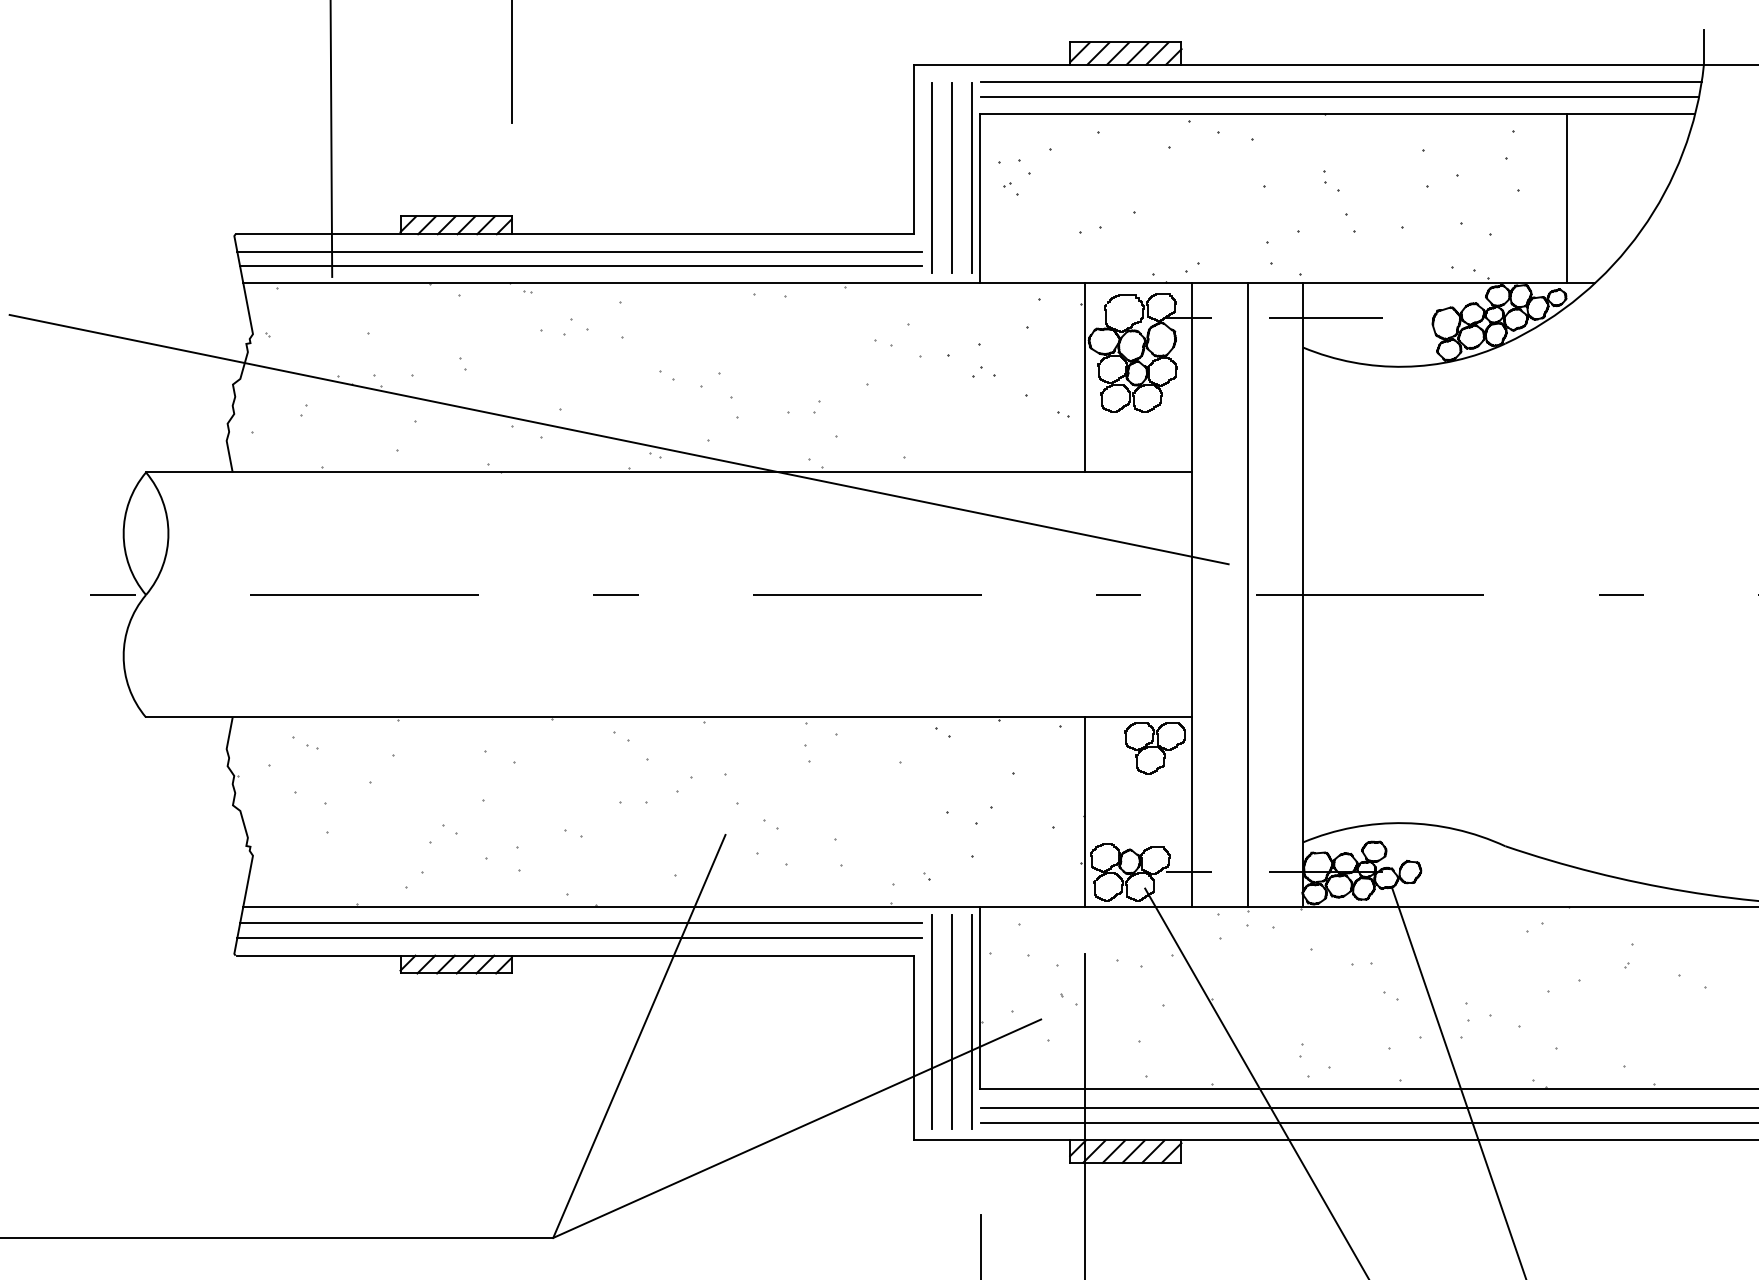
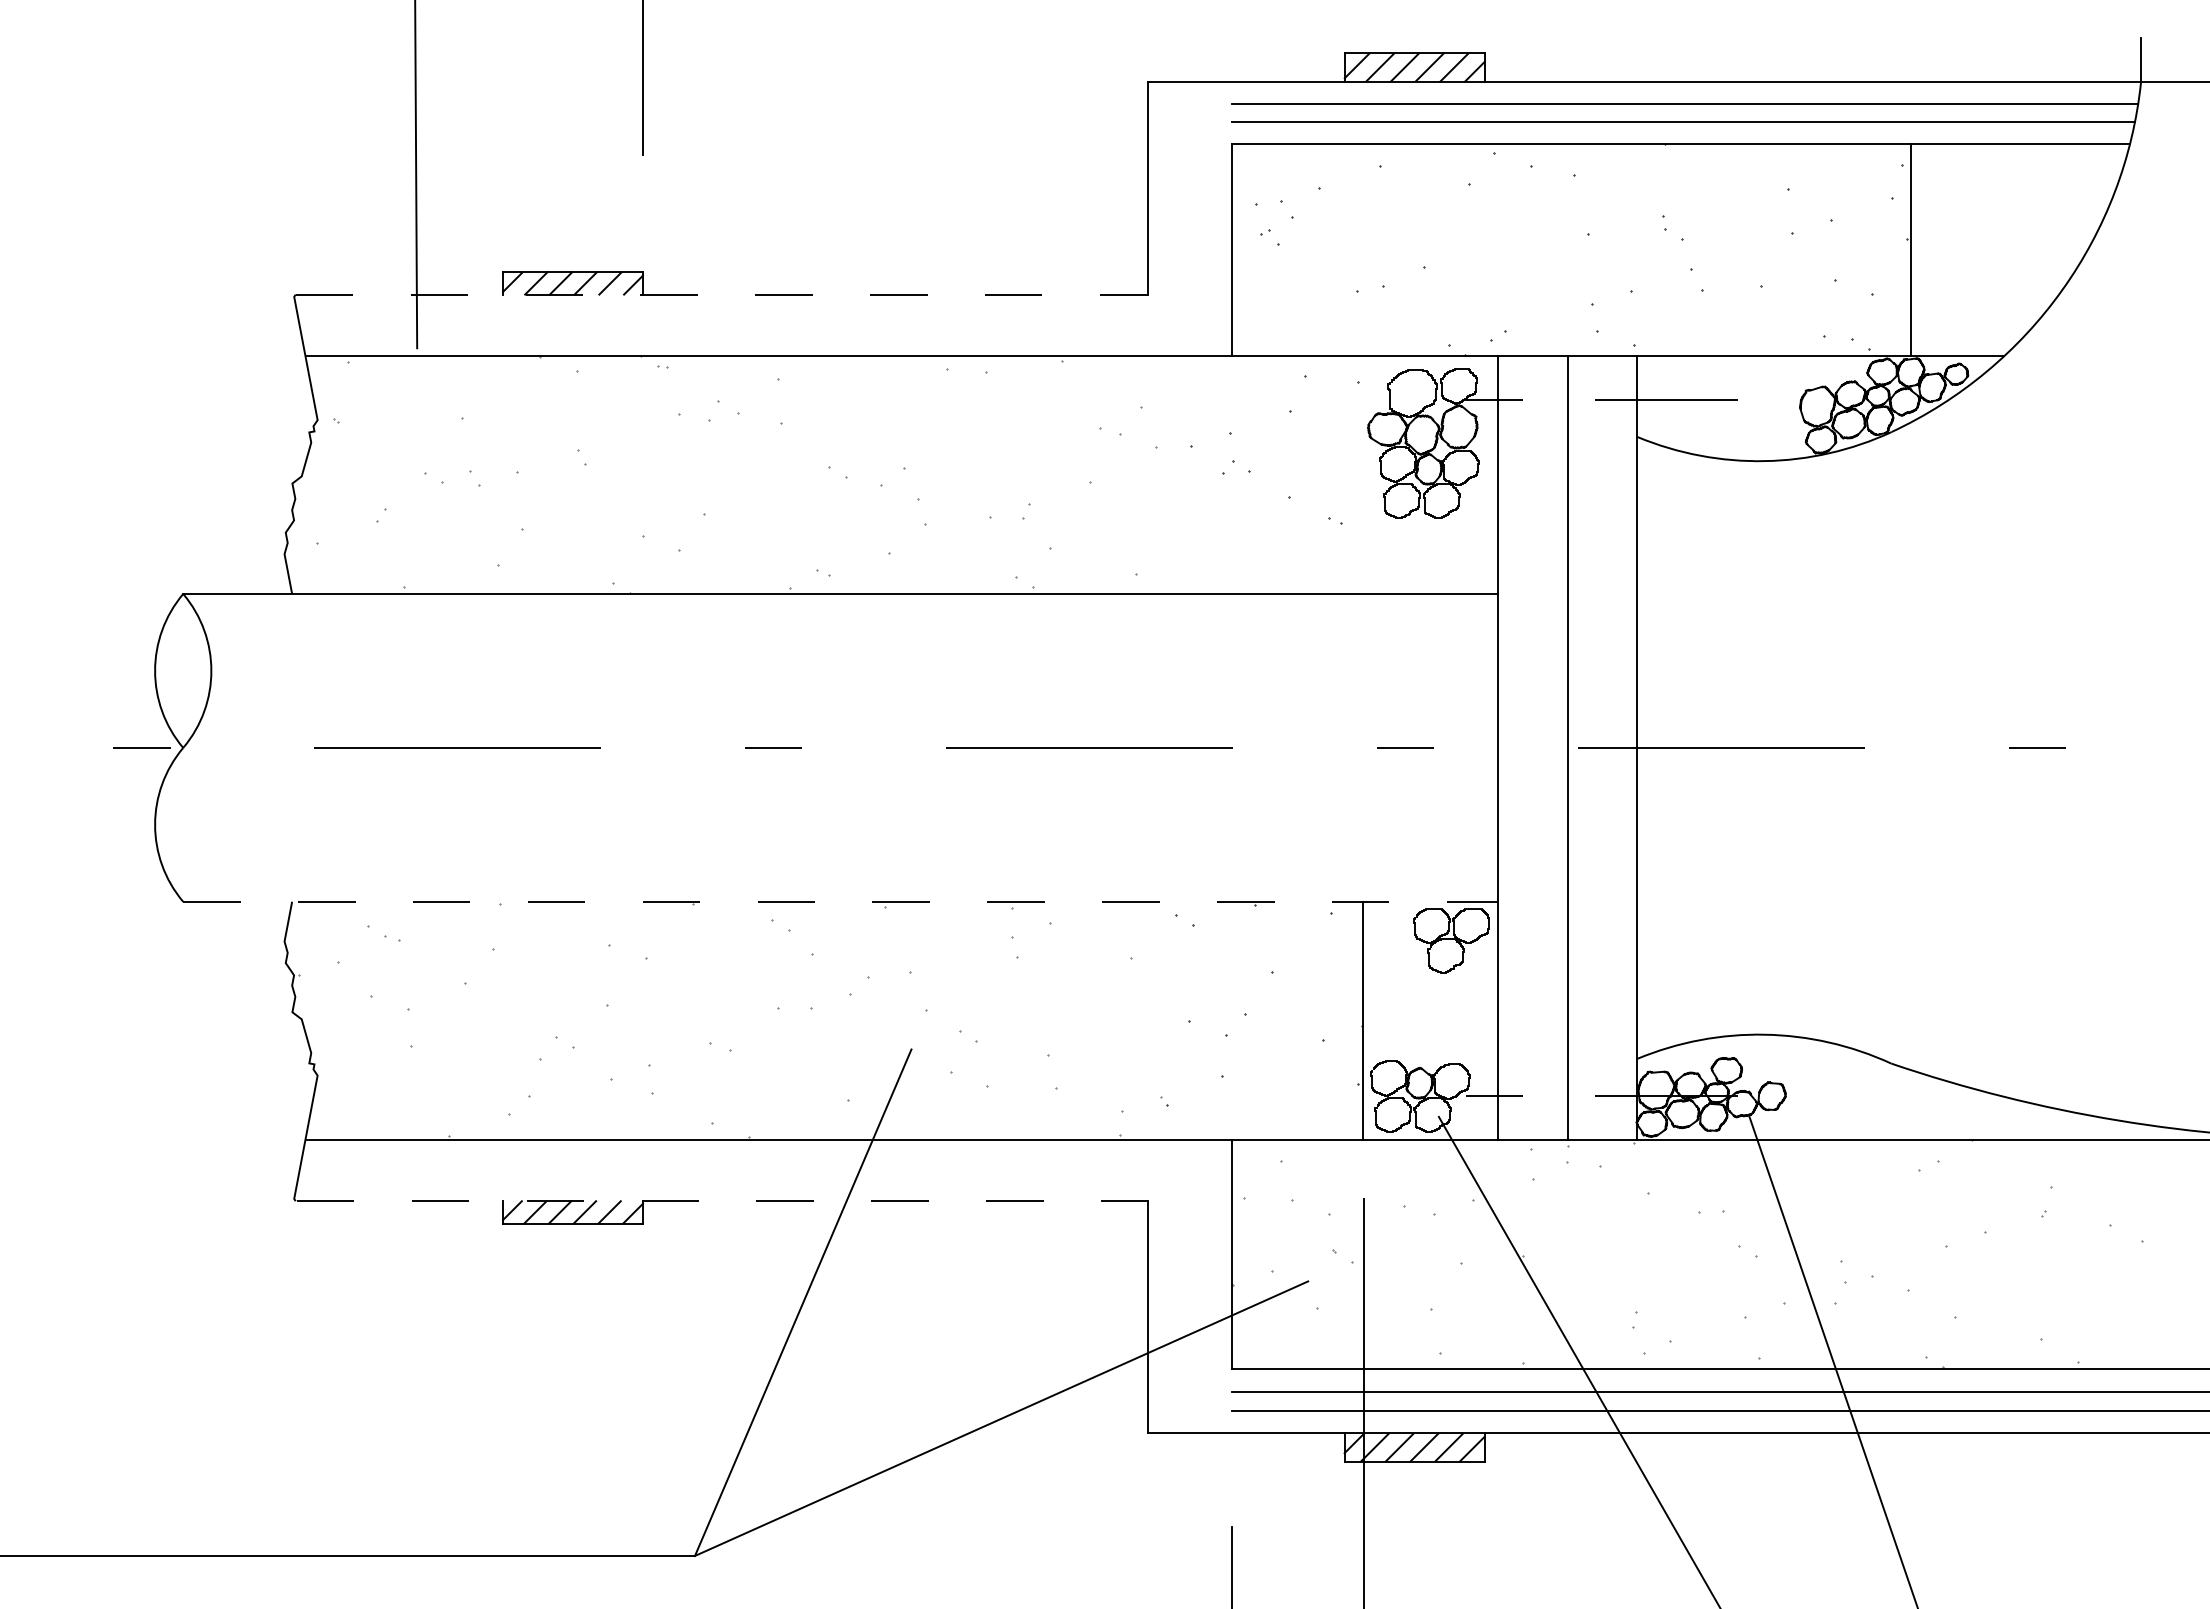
line: (931, 177) -> (1170, 223), removed
line: (952, 177) -> (1196, 223), removed
line: (971, 177) -> (1220, 223), removed
line: (1566, 198) -> (1910, 249), moved
line: (574, 234) -> (721, 294), solid -> dashed
line: (579, 251) -> (727, 316), removed
line: (580, 266) -> (729, 335), removed
line: (1085, 377) -> (1363, 474), removed
line: (618, 439) -> (777, 552), removed
line: (669, 717) -> (840, 901), solid -> dashed
line: (580, 923) -> (729, 1160), removed
line: (579, 938) -> (727, 1179), removed
line: (575, 955) -> (722, 1201), solid -> dashed
line: (932, 1021) -> (1171, 1284), removed
line: (952, 1021) -> (1196, 1284), removed
line: (971, 1021) -> (1220, 1284), removed

